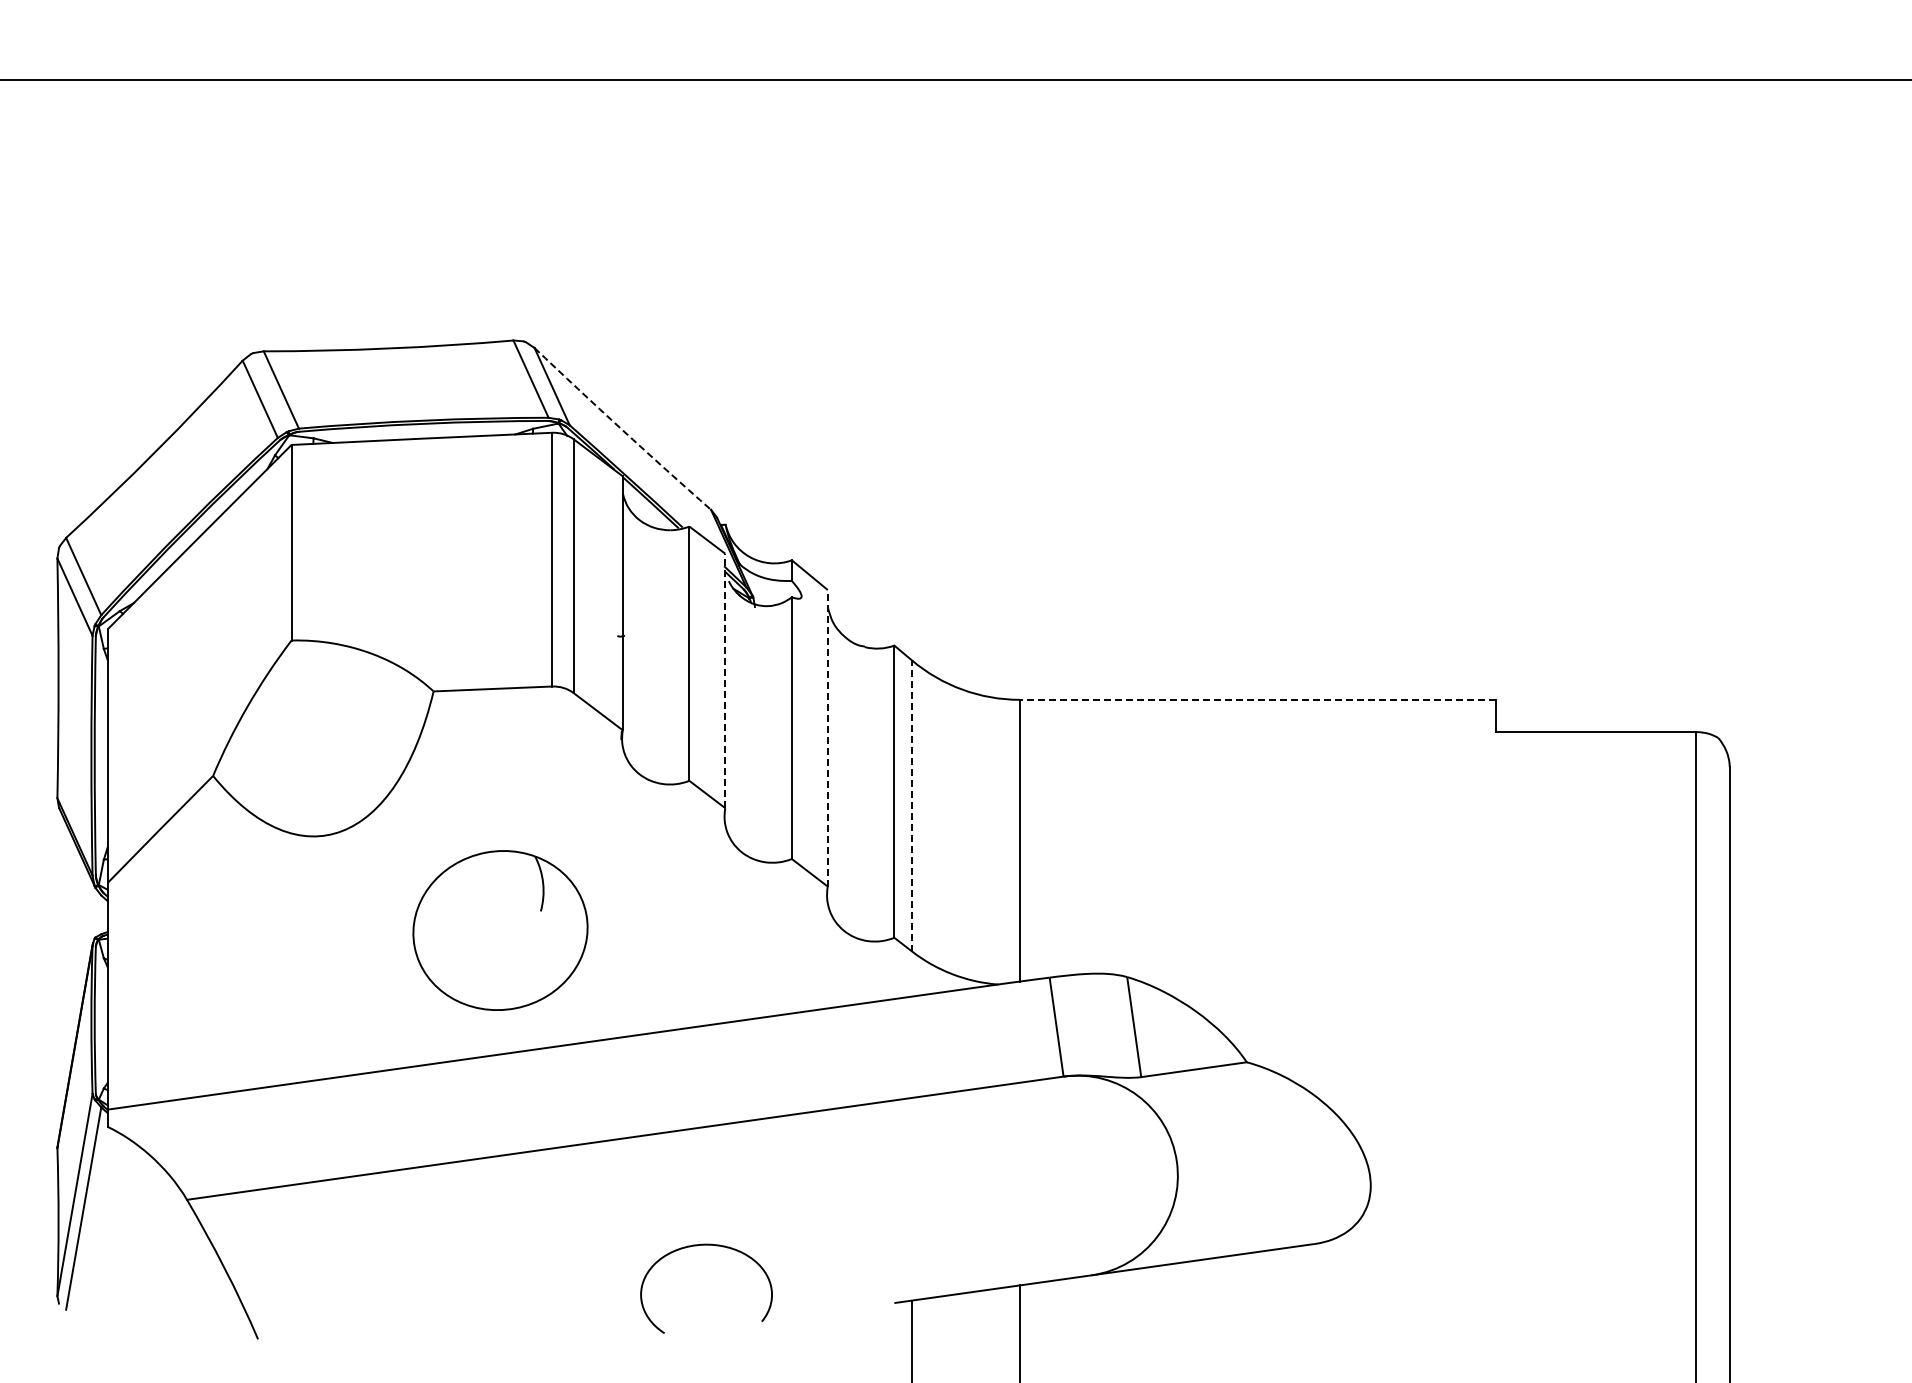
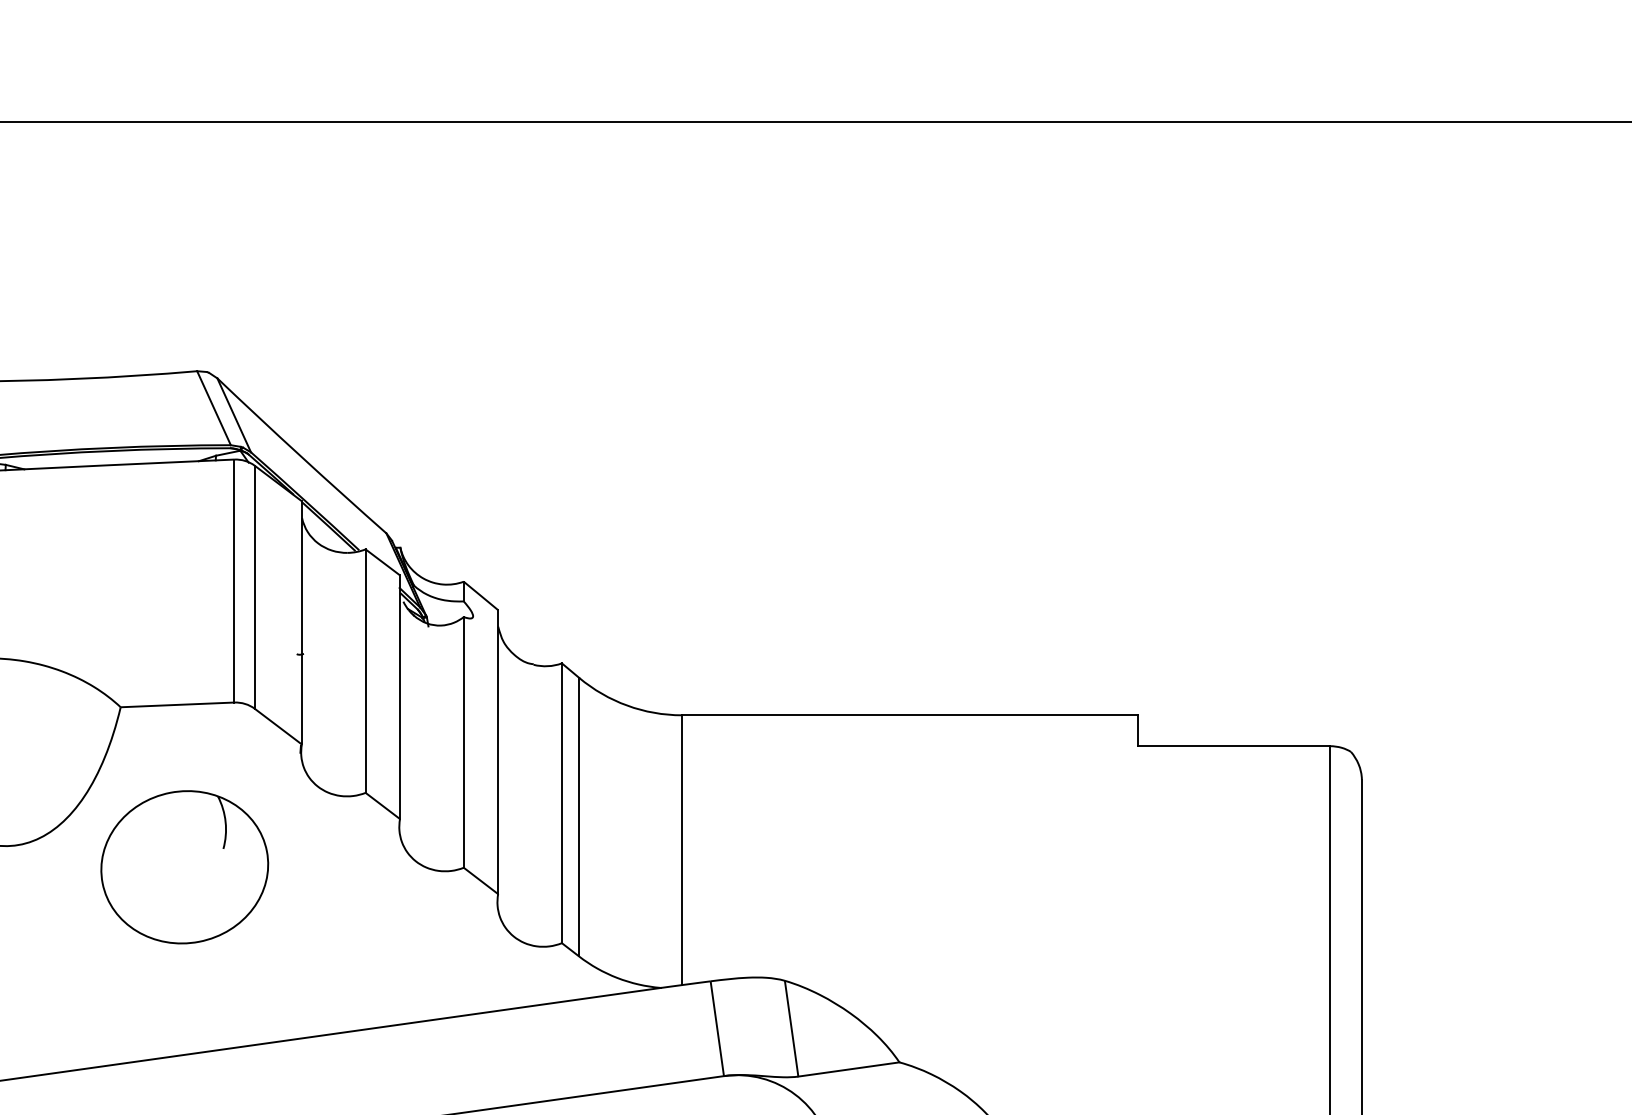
arc: (622, 429) -> (301, 456), dashed -> solid
line: (725, 680) -> (400, 696), dashed -> solid
line: (1257, 699) -> (909, 714), dashed -> solid
line: (827, 737) -> (497, 751), dashed -> solid
line: (912, 805) -> (579, 816), dashed -> solid
part: (500, 930) -> (184, 867), moved

